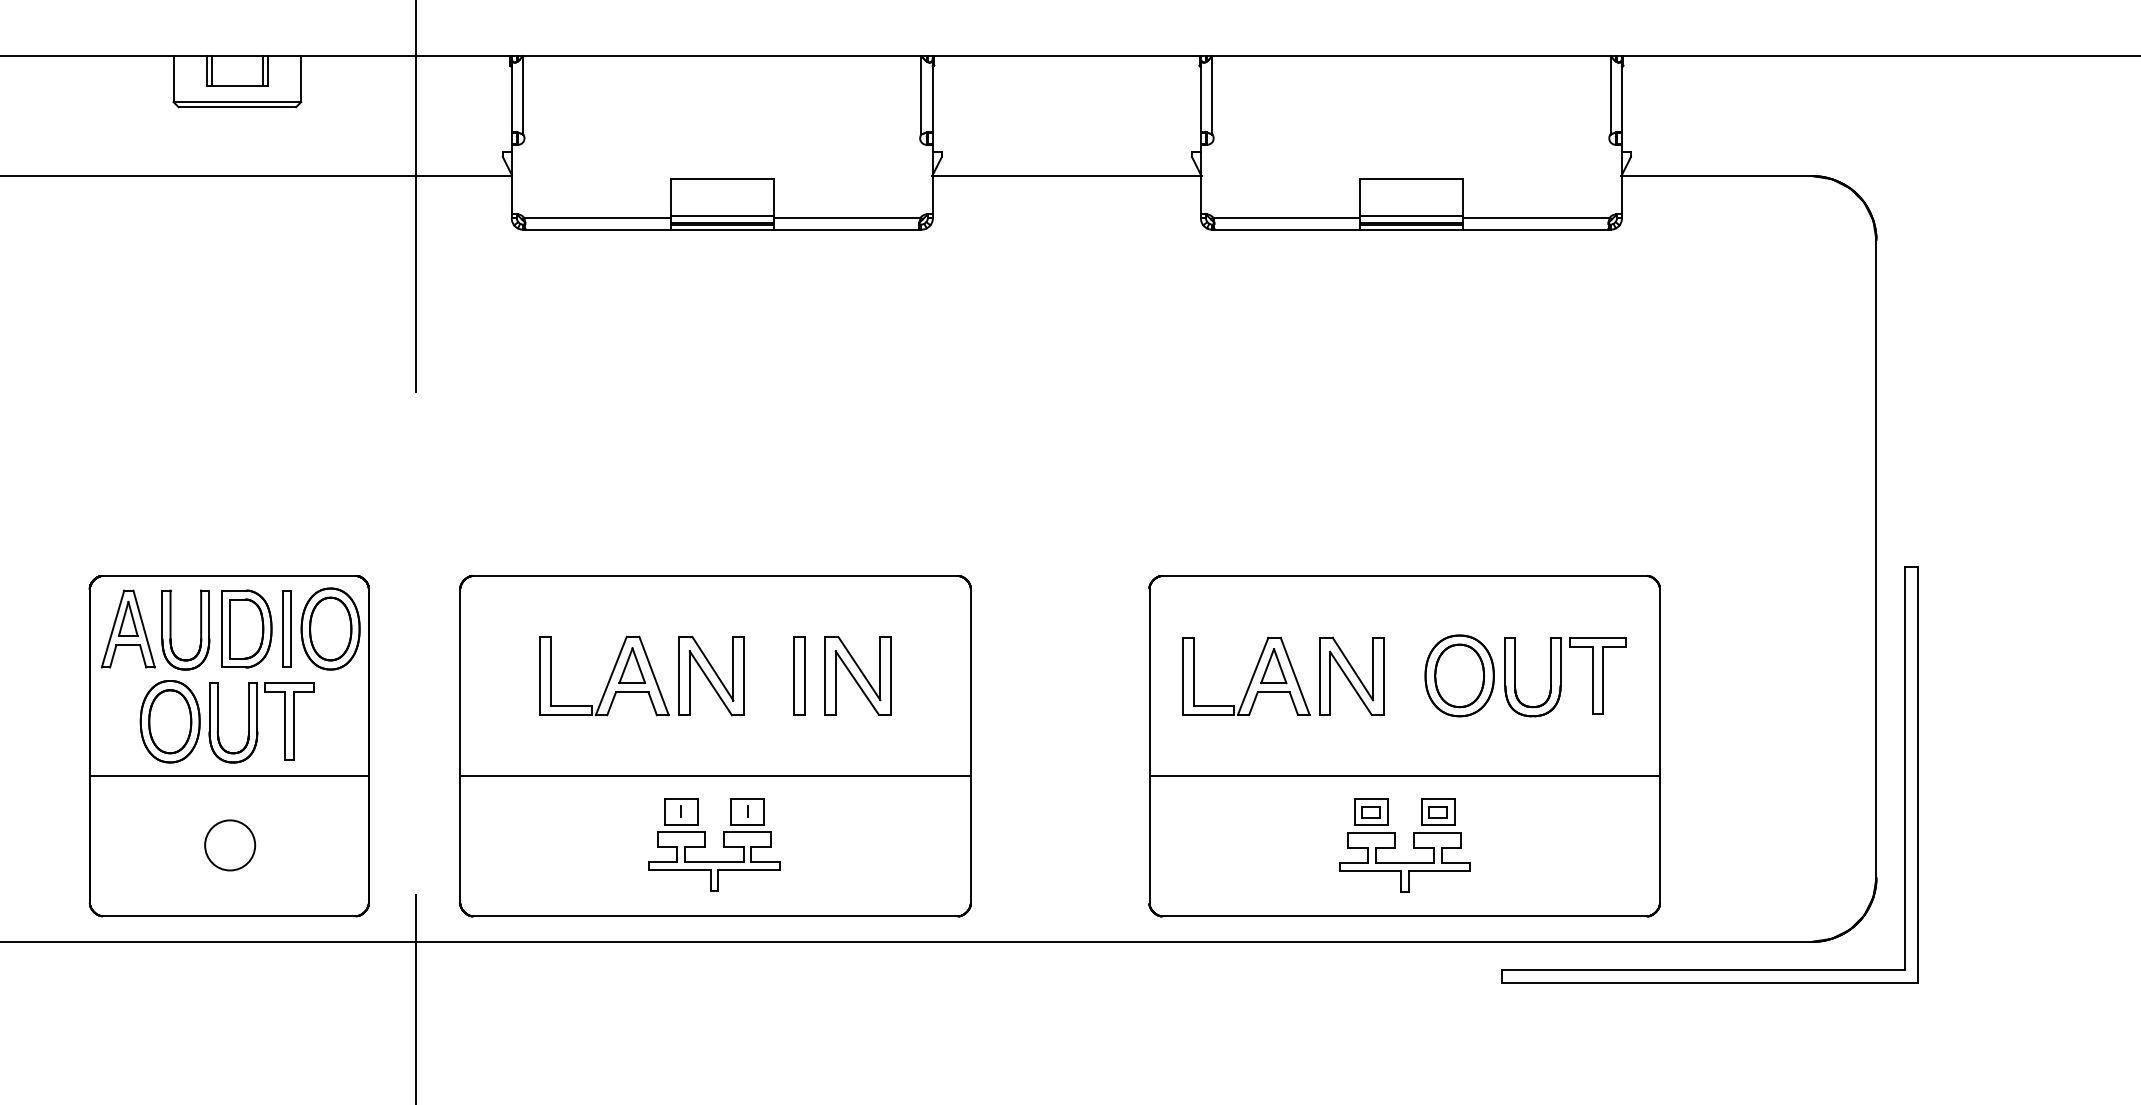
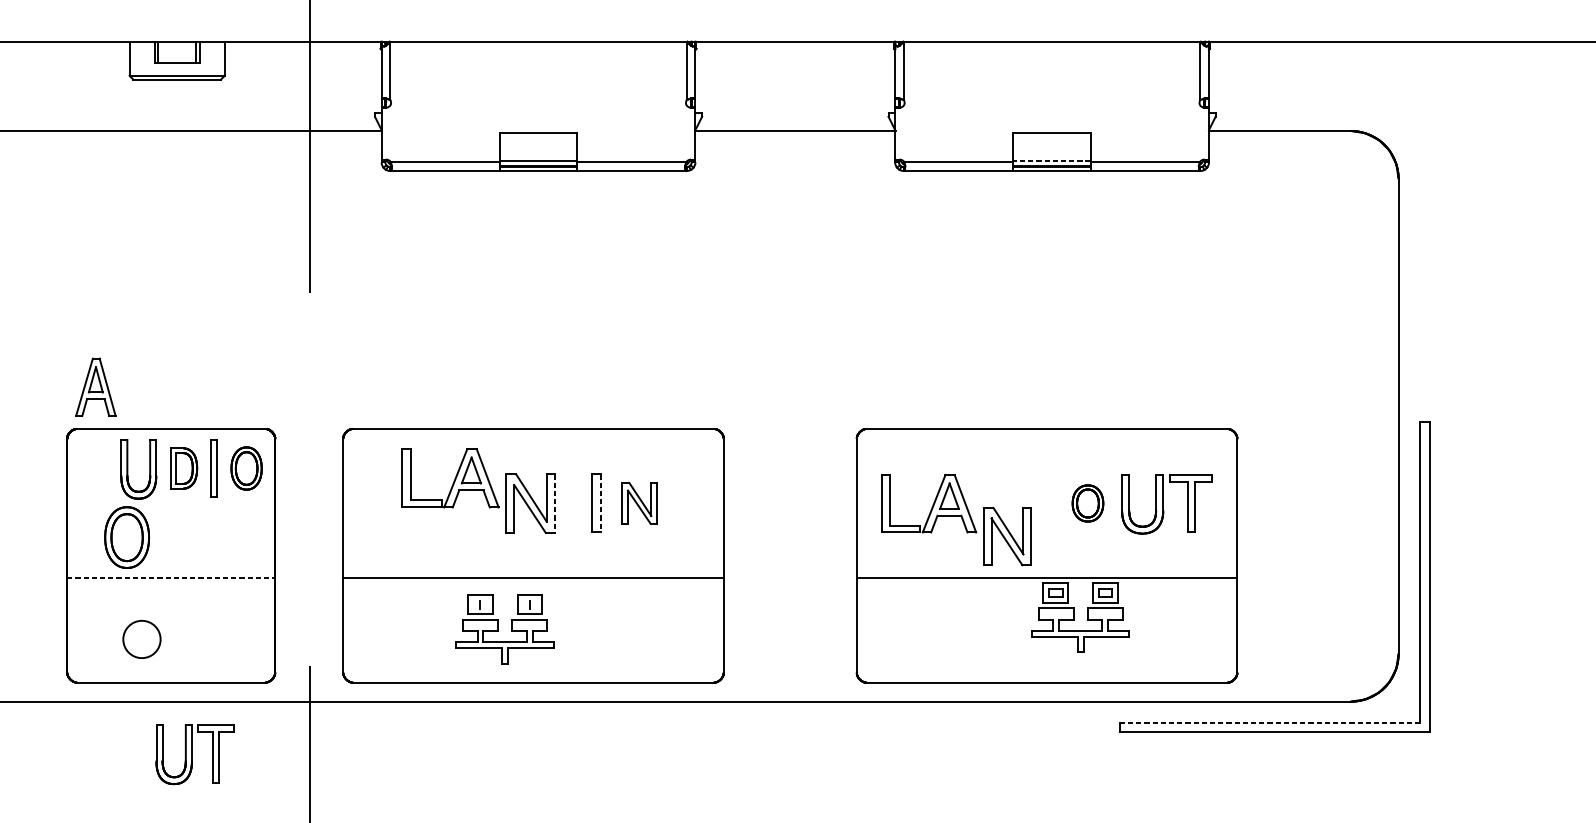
line: (1411, 215) -> (1052, 160), solid -> dashed
part: (127, 628) -> (95, 386), moved
part: (246, 628) -> (183, 468), size x0.7
part: (330, 628) -> (246, 468), size x0.7
part: (604, 675) -> (450, 477), moved
line: (805, 675) -> (600, 503), solid -> dashed
part: (857, 675) -> (639, 503), size x0.7
part: (1351, 675) -> (1007, 535), moved
part: (1459, 675) -> (1087, 503), size x0.6
line: (744, 676) -> (555, 503), solid -> dashed
part: (261, 722) -> (195, 754), moved
line: (229, 775) -> (171, 577), solid -> dashed
part: (705, 844) -> (498, 629), moved
circle: (230, 845) -> (142, 639), moved
part: (1395, 845) -> (1073, 617), moved
line: (1703, 969) -> (1269, 722), solid -> dashed

